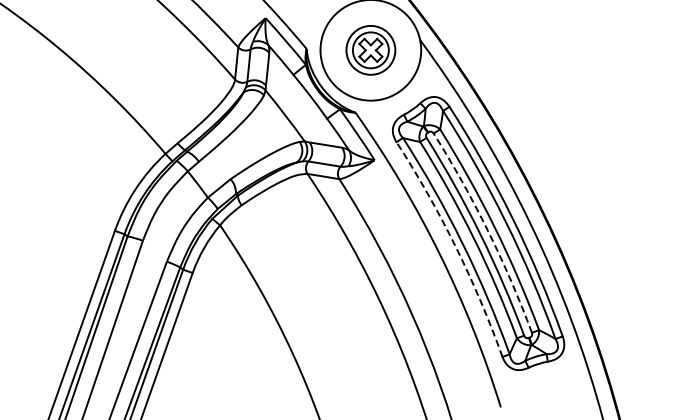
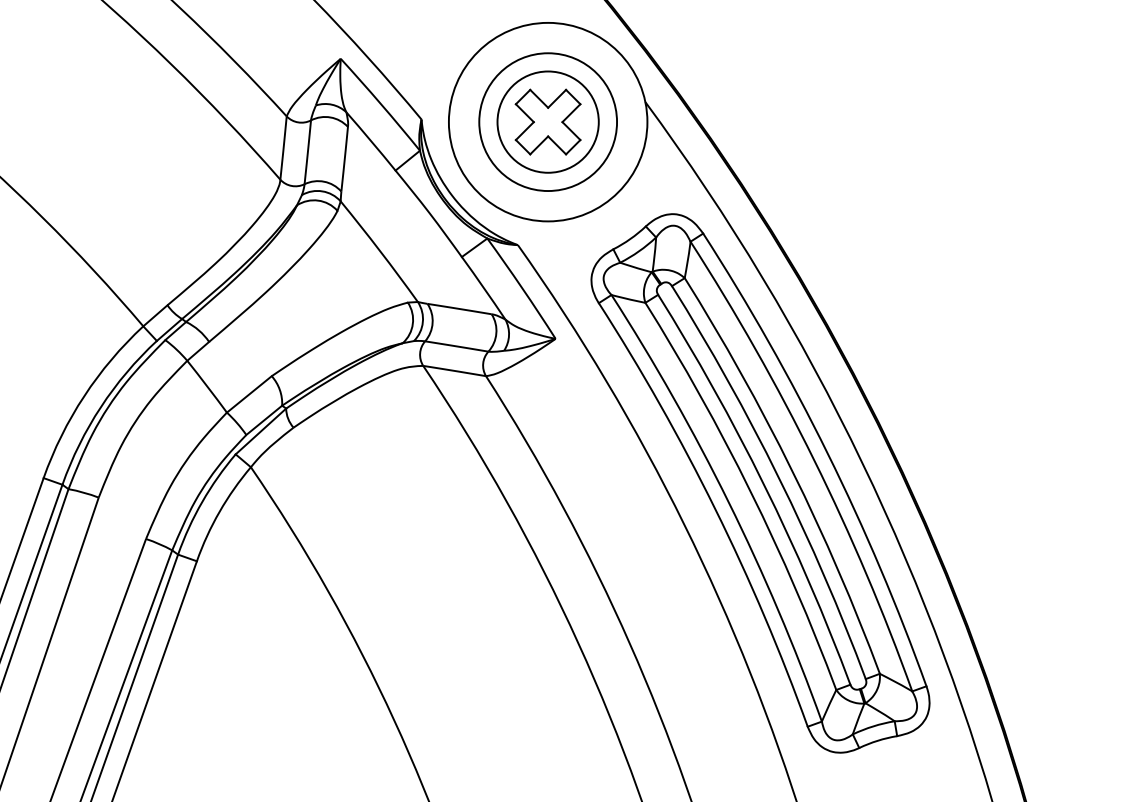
part: (370, 50) -> (547, 122), size x1.43
arc: (487, 230) -> (778, 477), dashed -> solid
arc: (455, 246) -> (715, 508), dashed -> solid

